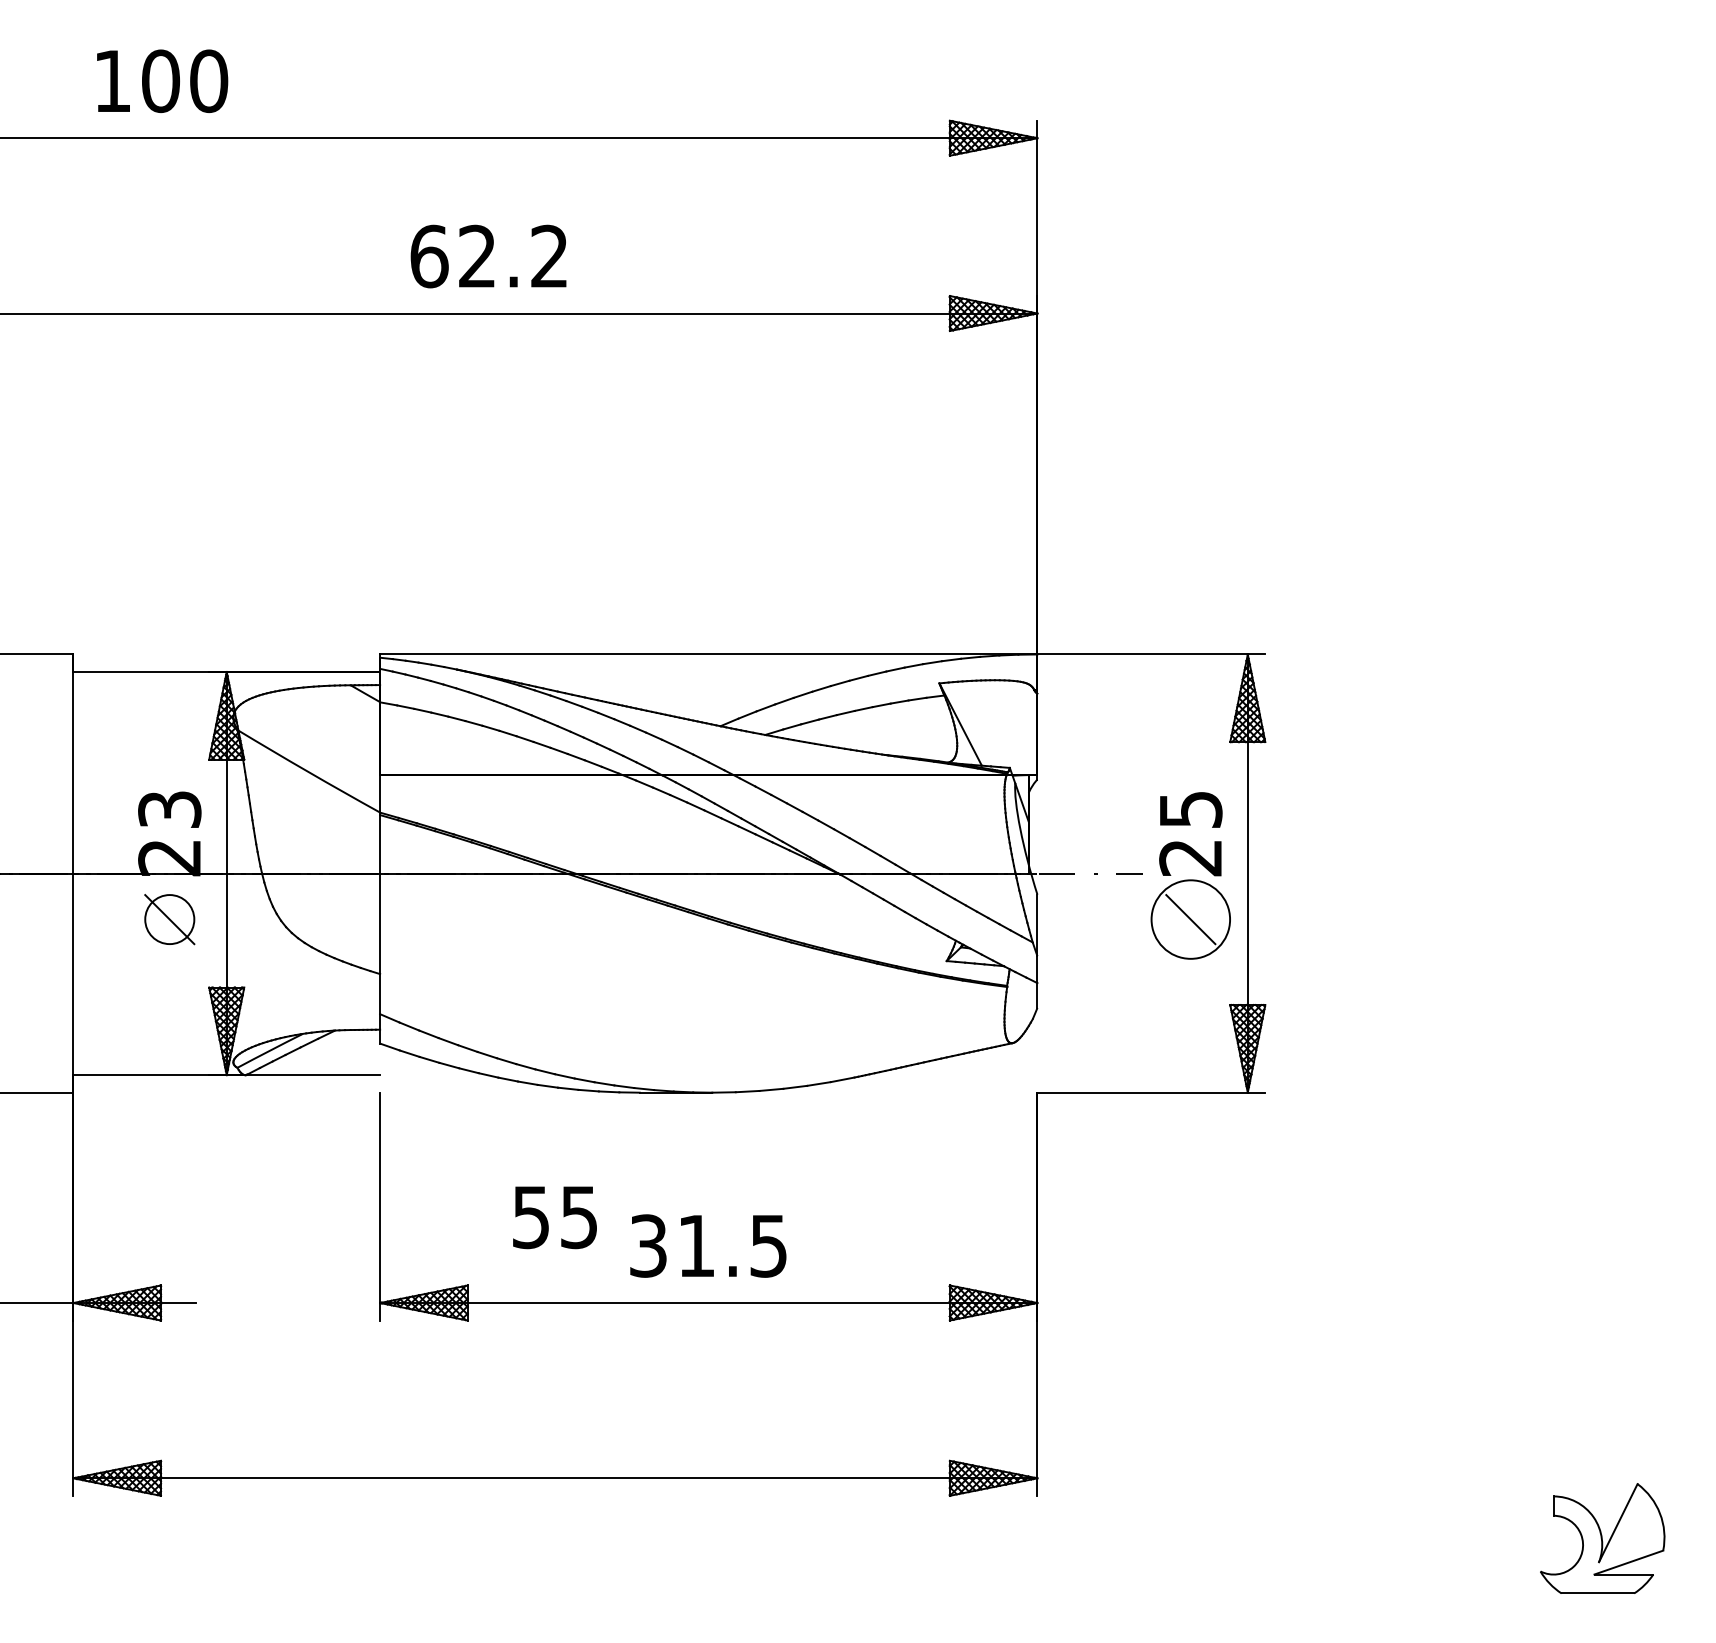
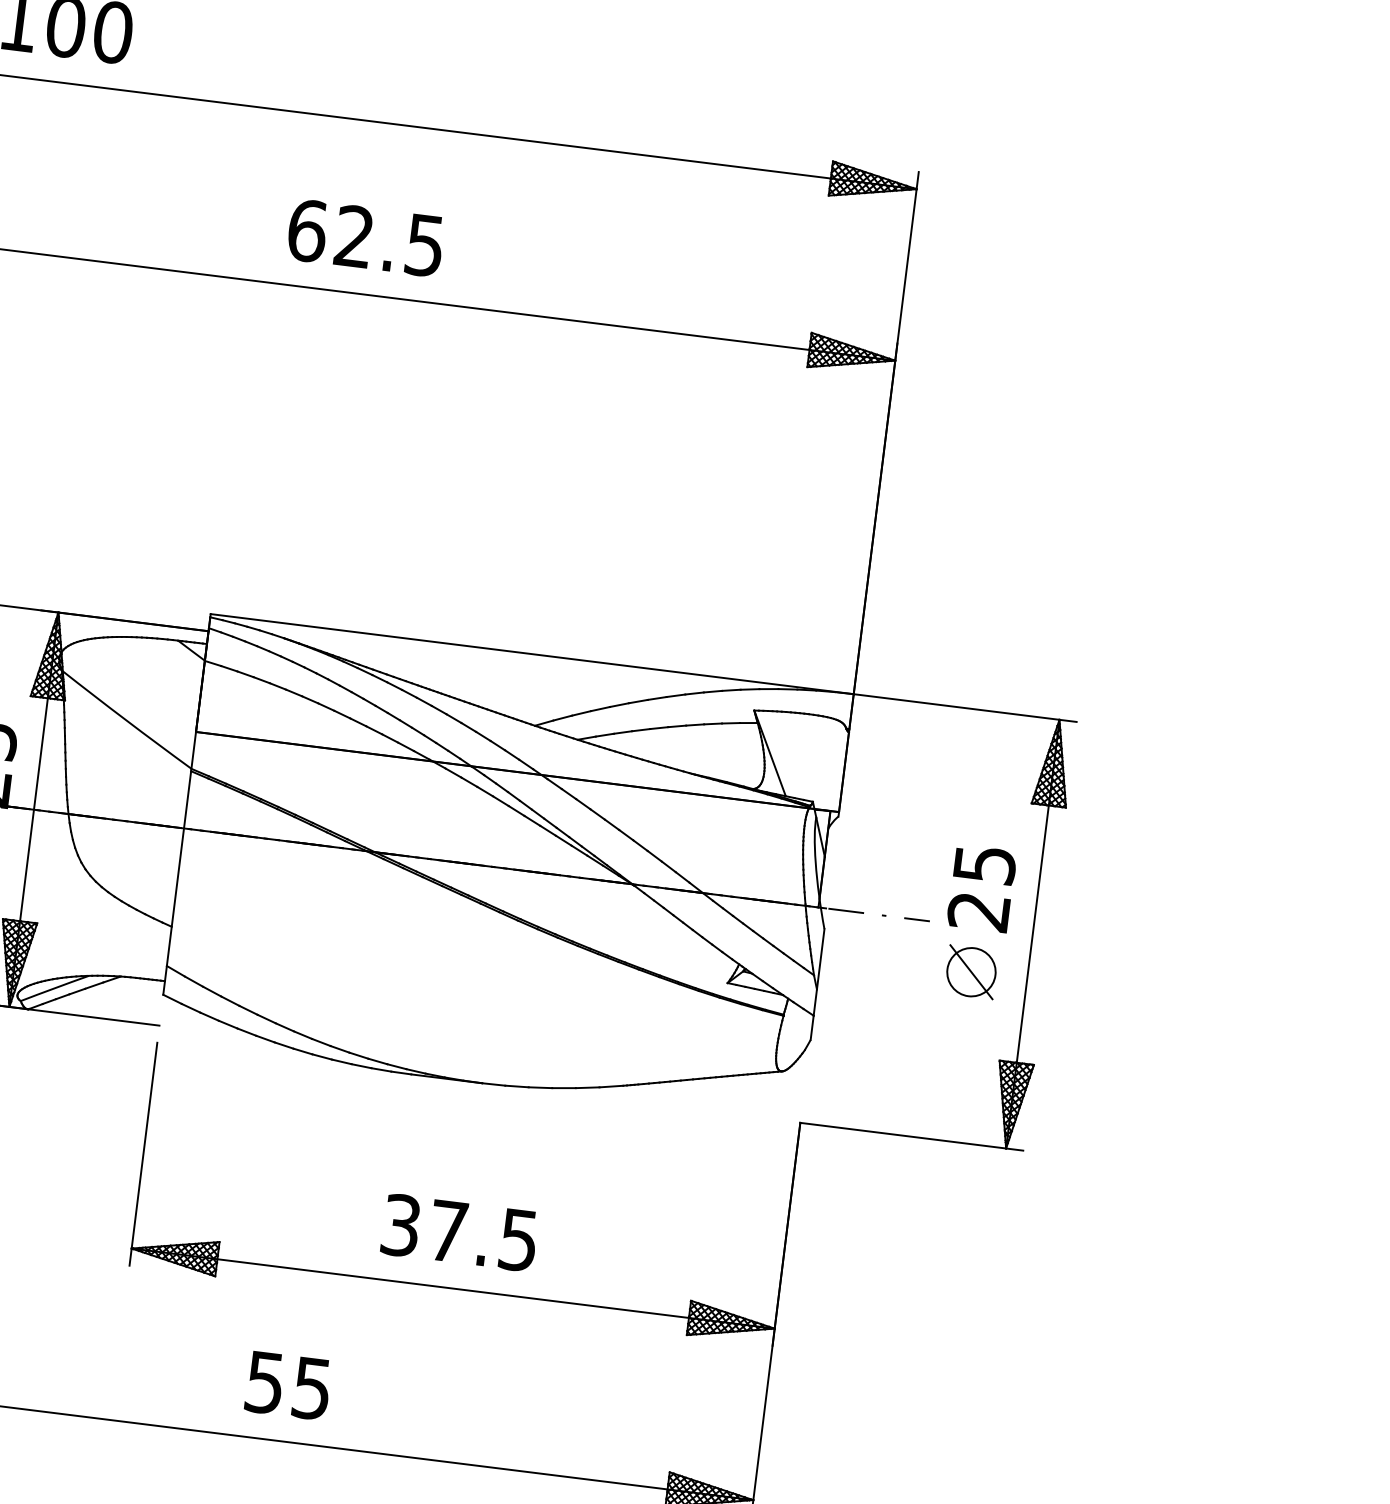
text: (549, 256) -> (424, 245), 62.2 -> 62.5
circle: (1190, 919) -> (971, 972), size x0.62
text: (554, 1217) -> (287, 1385), moved
text: (696, 1245) -> (448, 1230), 31.5 -> 37.5

